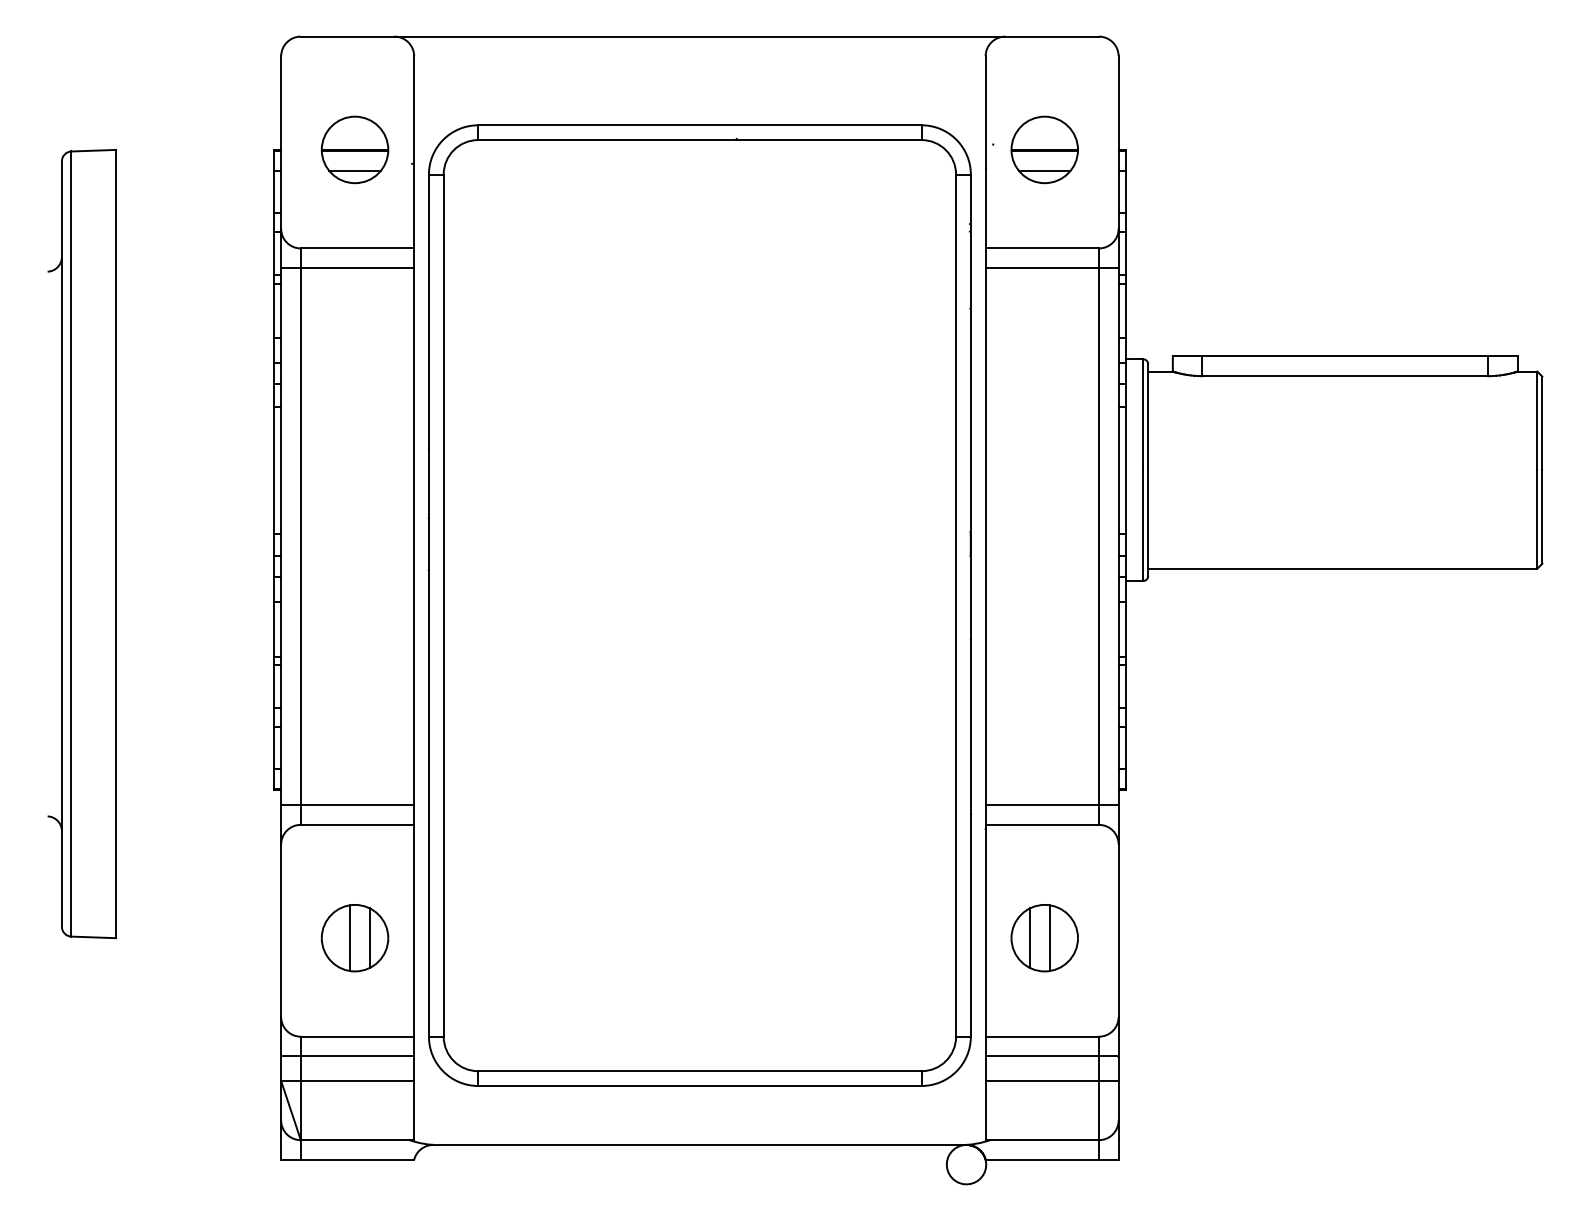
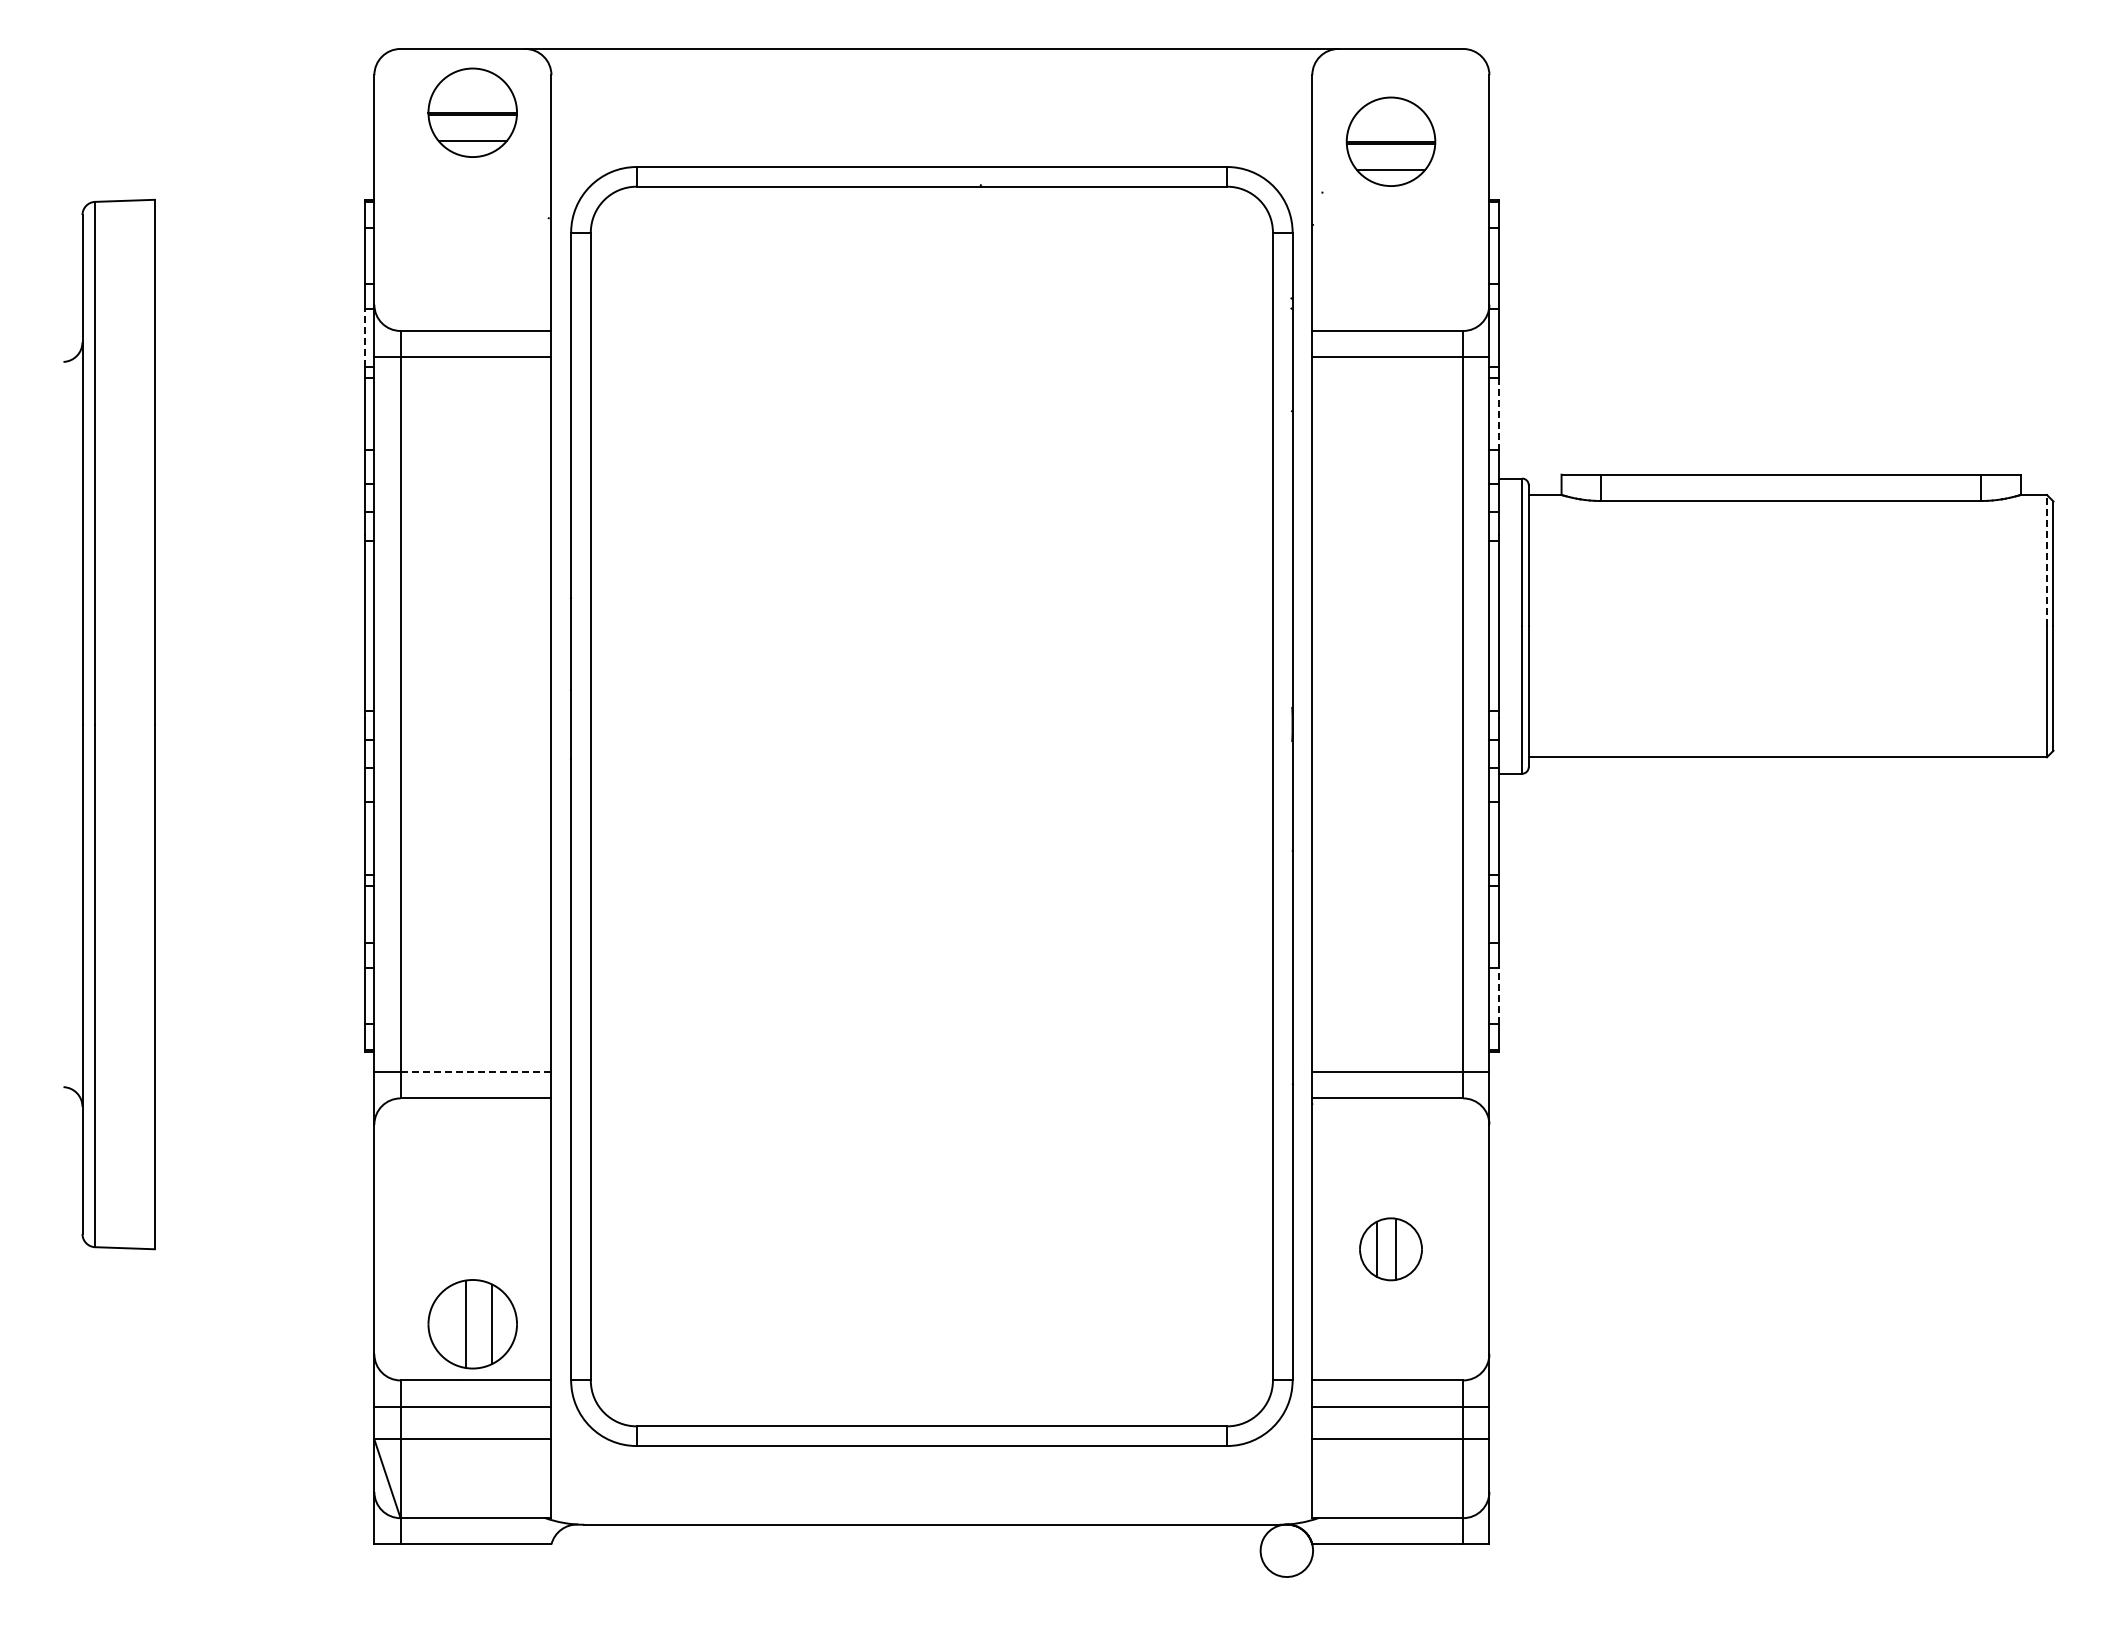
part: (354, 149) -> (472, 112), moved
part: (1044, 149) -> (1390, 141), moved
line: (273, 254) -> (364, 338), solid -> dashed
line: (1126, 311) -> (1499, 414), solid -> dashed
line: (1537, 420) -> (2046, 560), solid -> dashed
line: (1126, 747) -> (1499, 995), solid -> dashed
line: (357, 805) -> (476, 1072), solid -> dashed
part: (354, 938) -> (472, 1324), moved
part: (1044, 938) -> (1390, 1249), size x0.7

